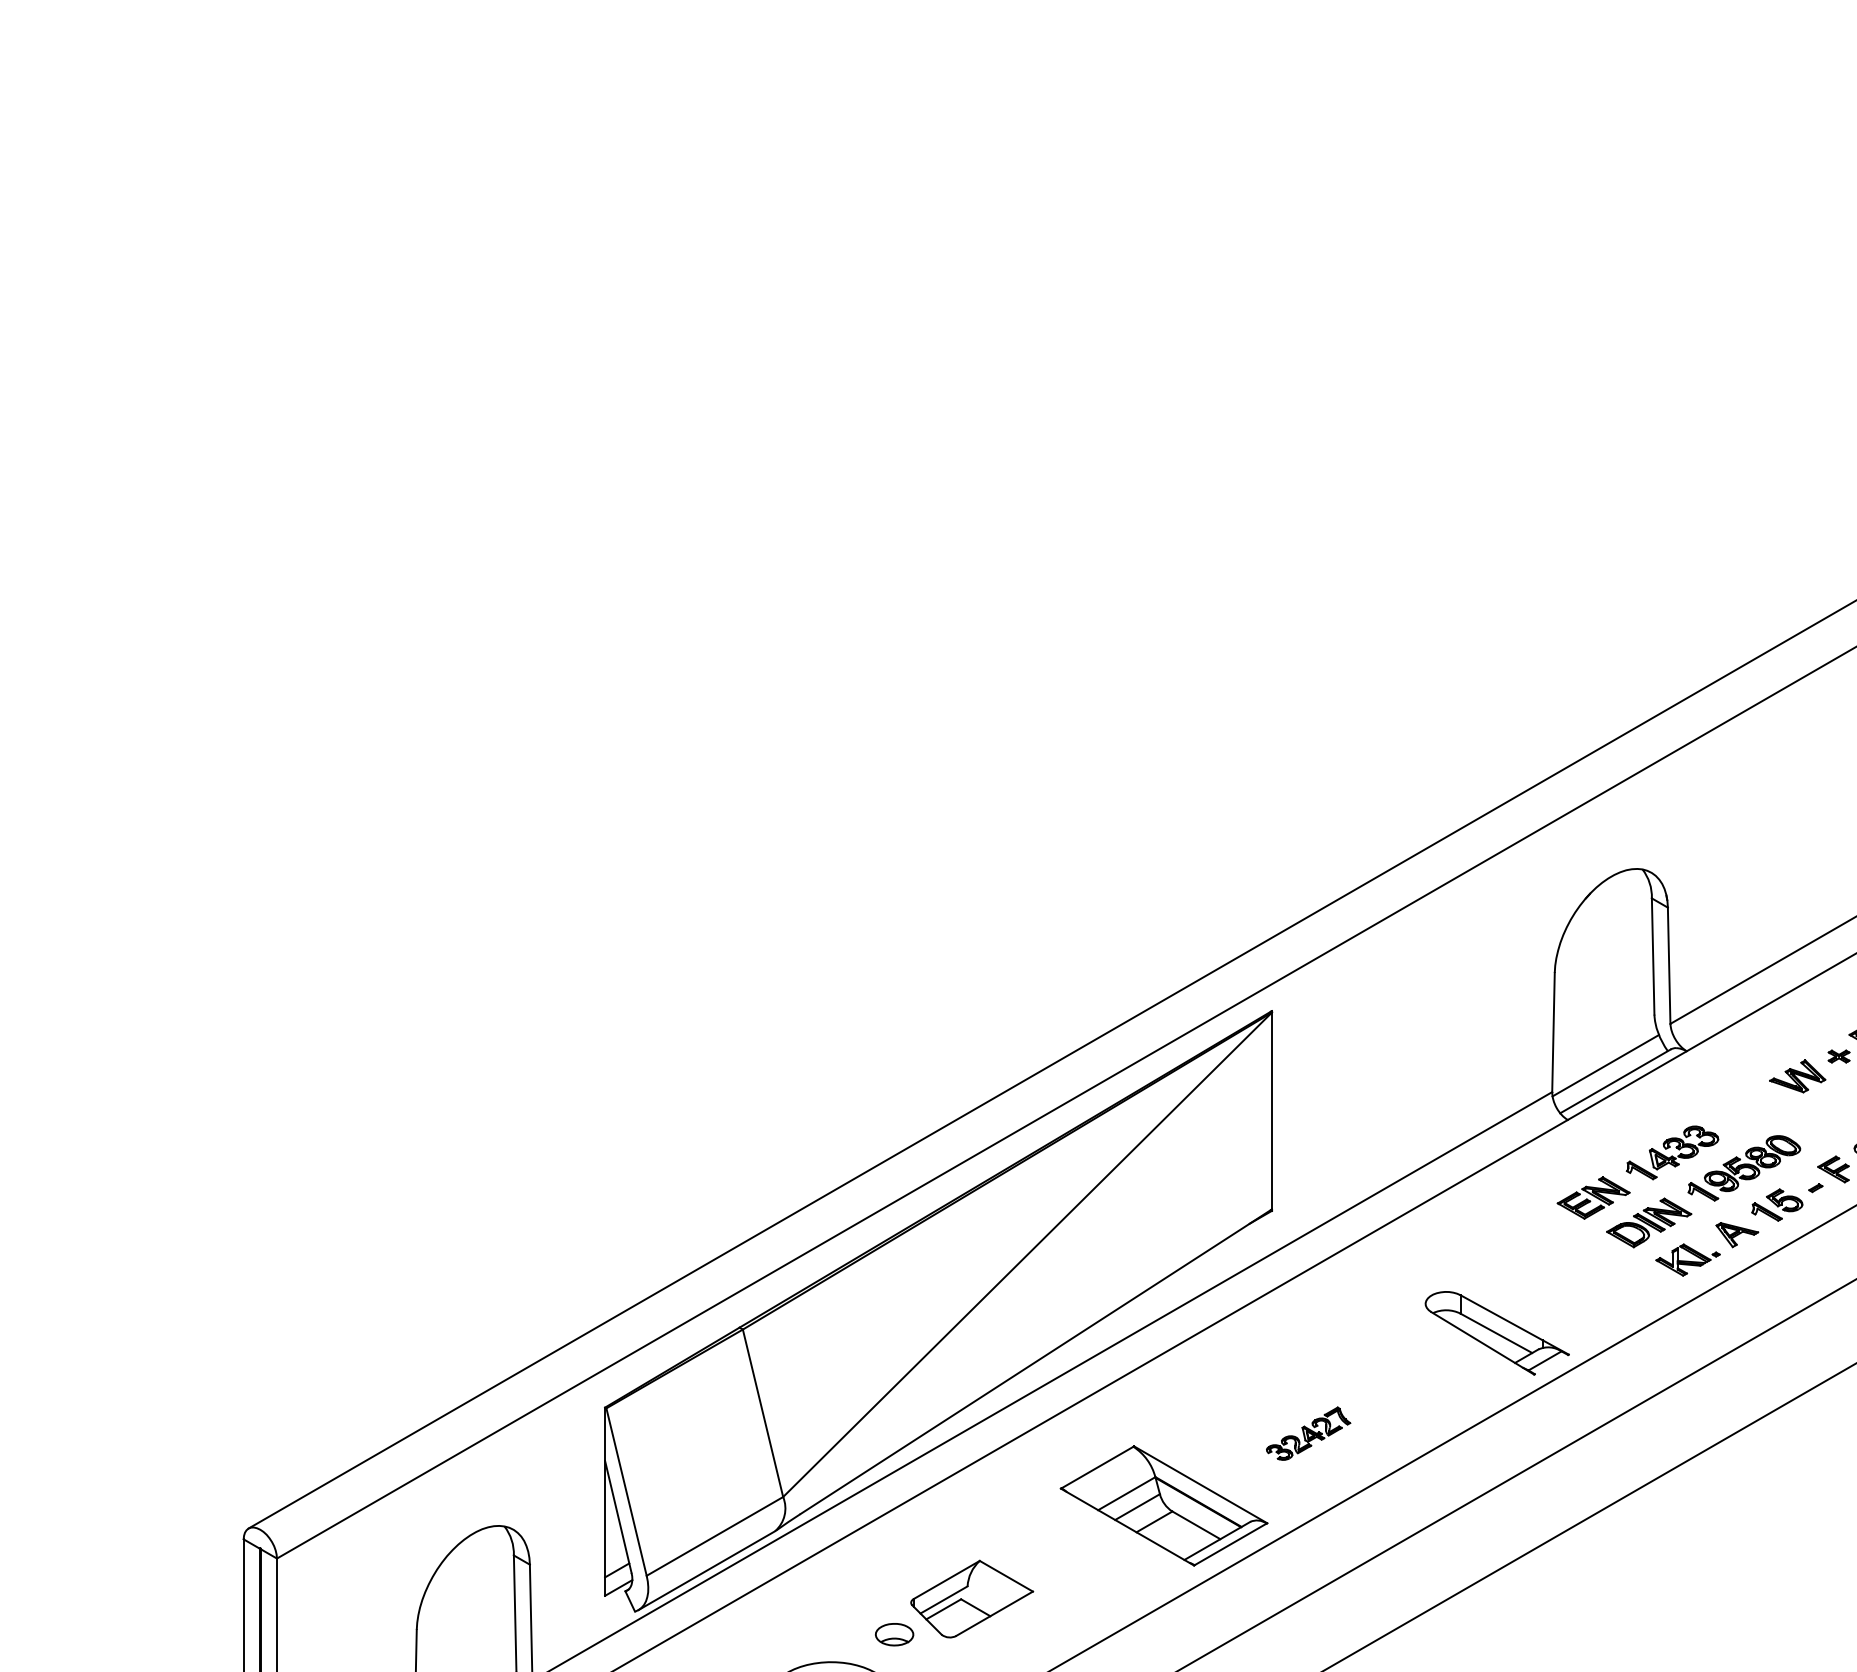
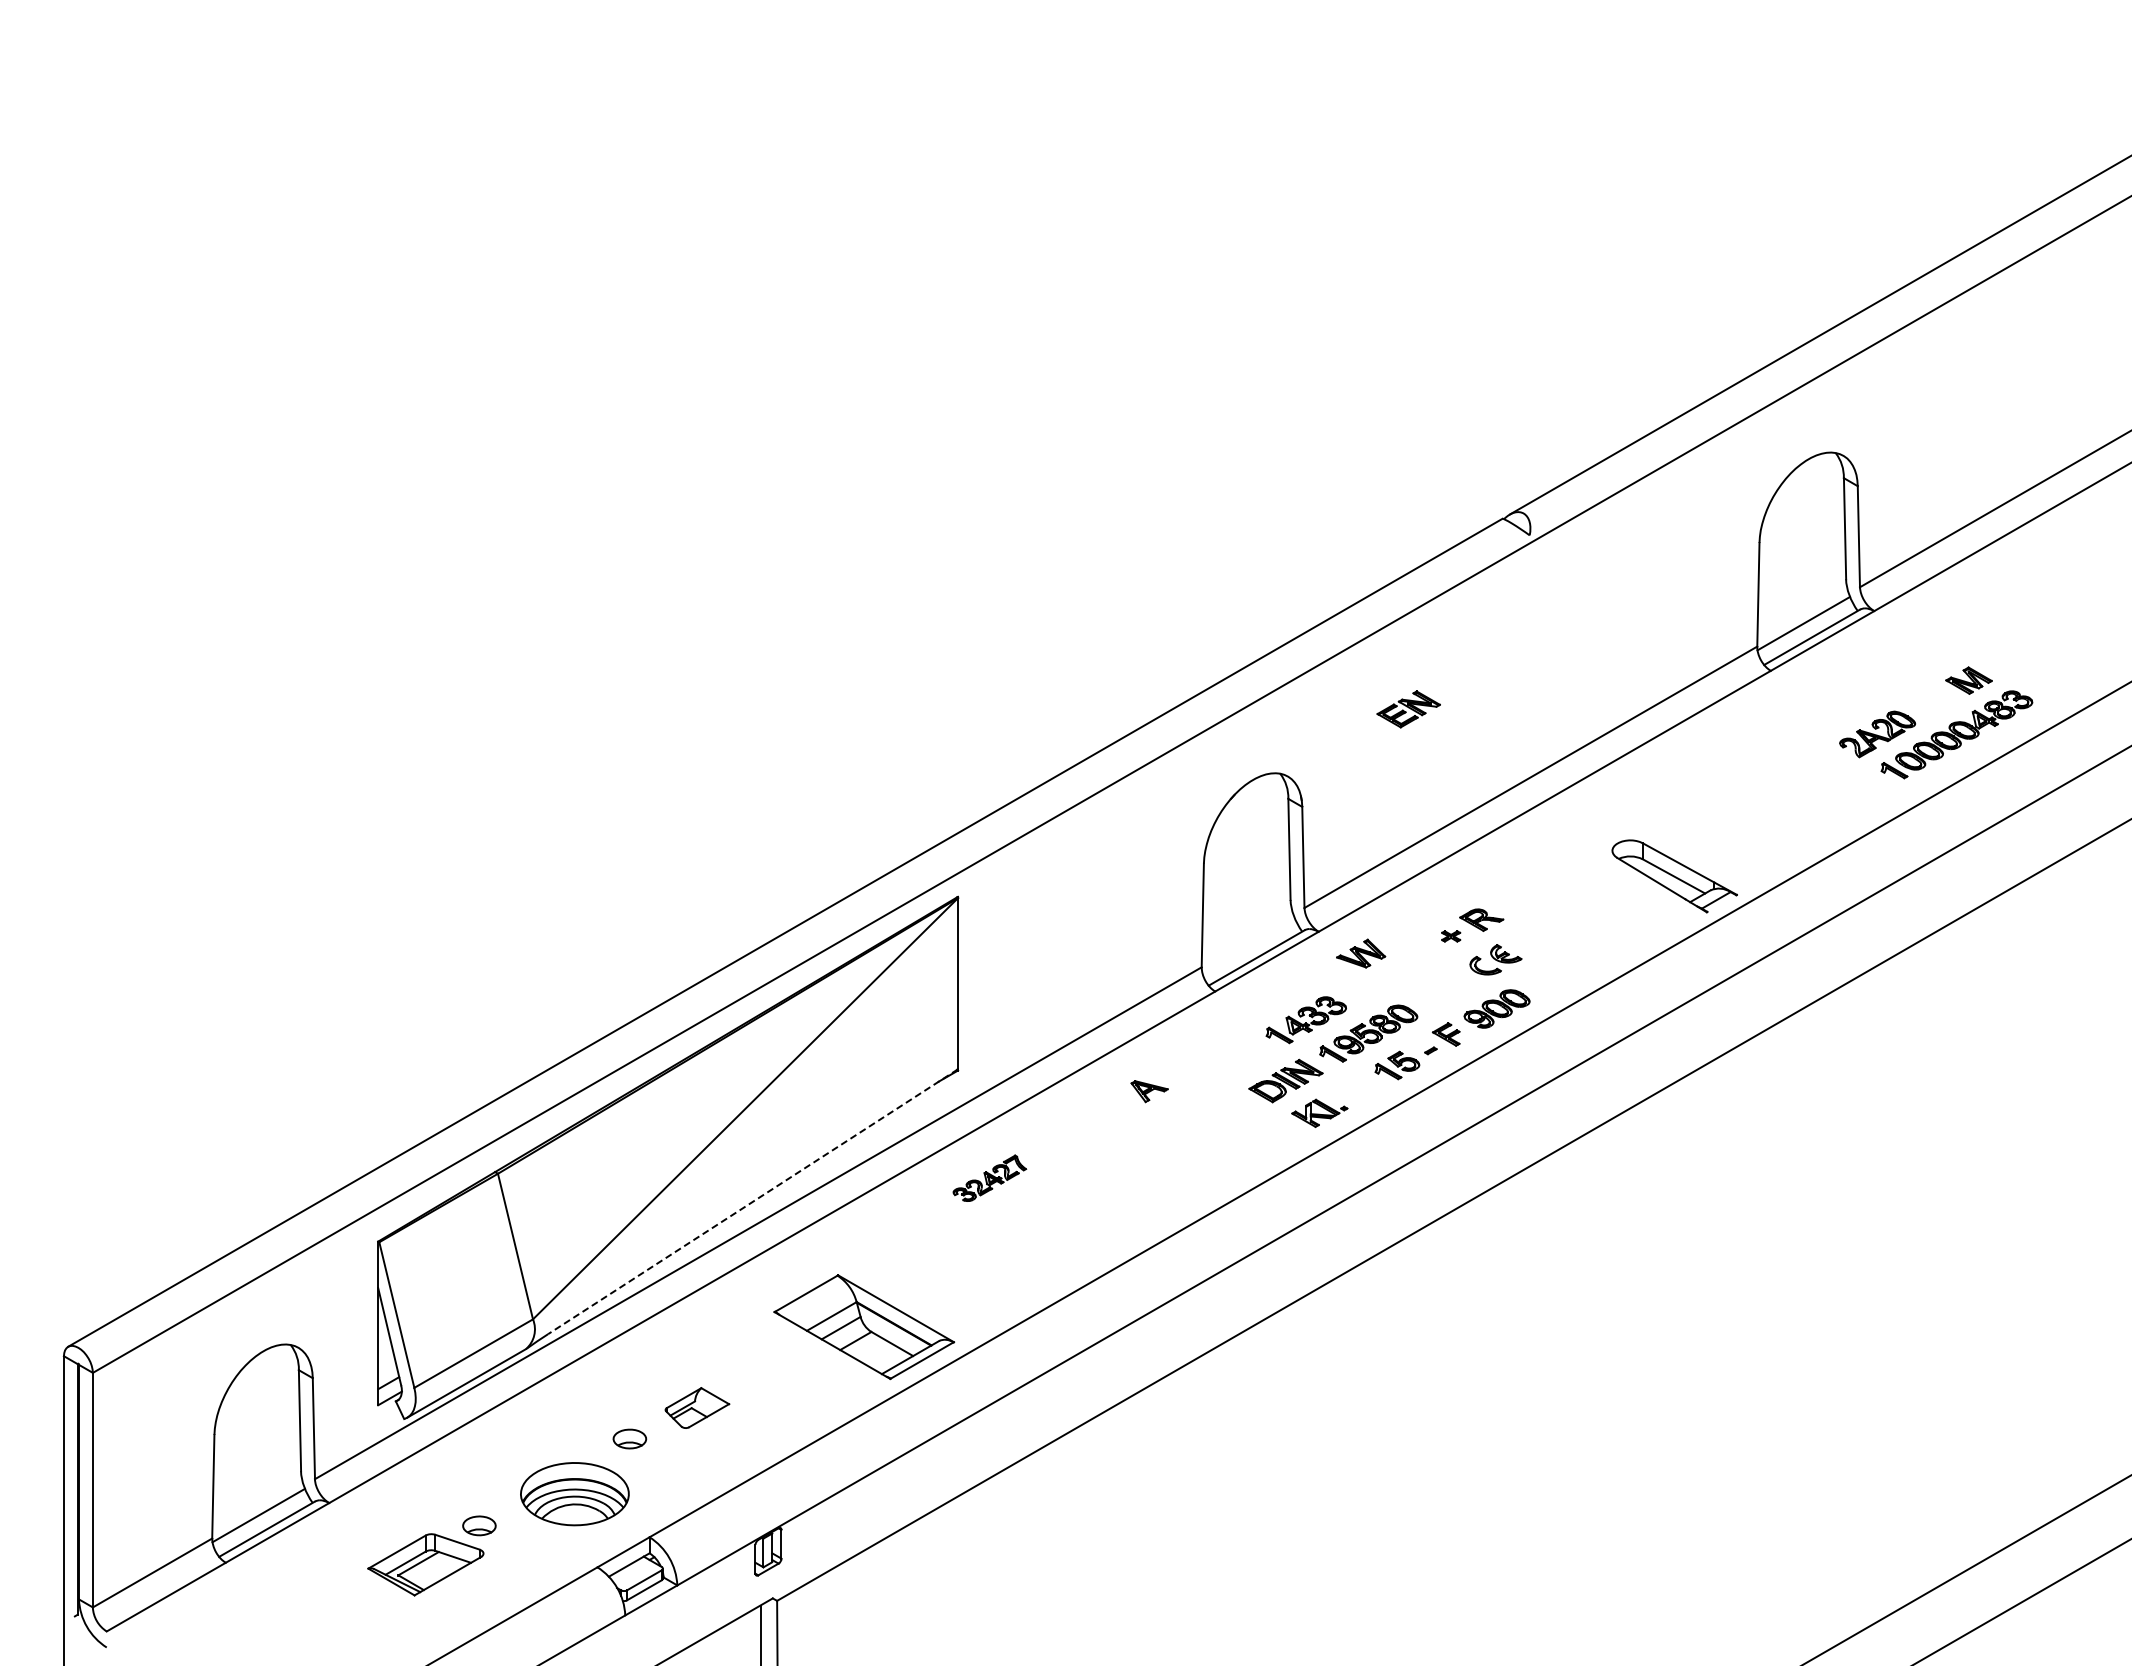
line: (1604, 1065) -> (1247, 944), removed
part: (1798, 1076) -> (1361, 953), moved
part: (1593, 1198) -> (1408, 709), moved
part: (1737, 1234) -> (1149, 1091), moved
part: (1496, 1332) -> (1153, 1176), removed
line: (1036, 1361) -> (753, 1201), solid -> dashed
part: (1308, 1432) -> (989, 1177), moved
part: (972, 1598) -> (697, 1407), size x0.6

